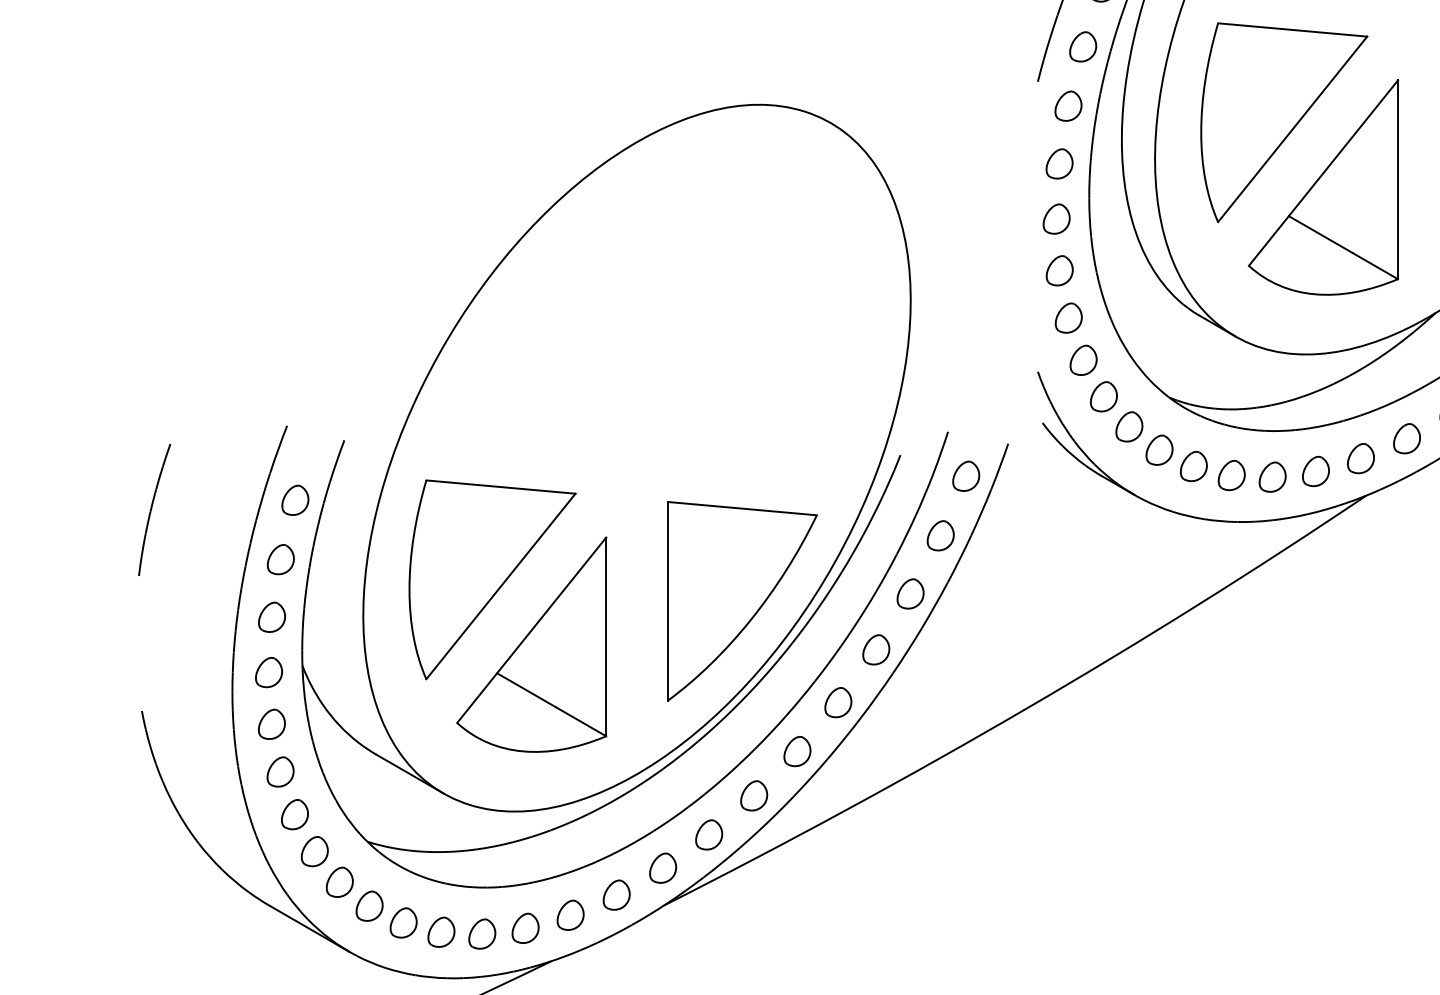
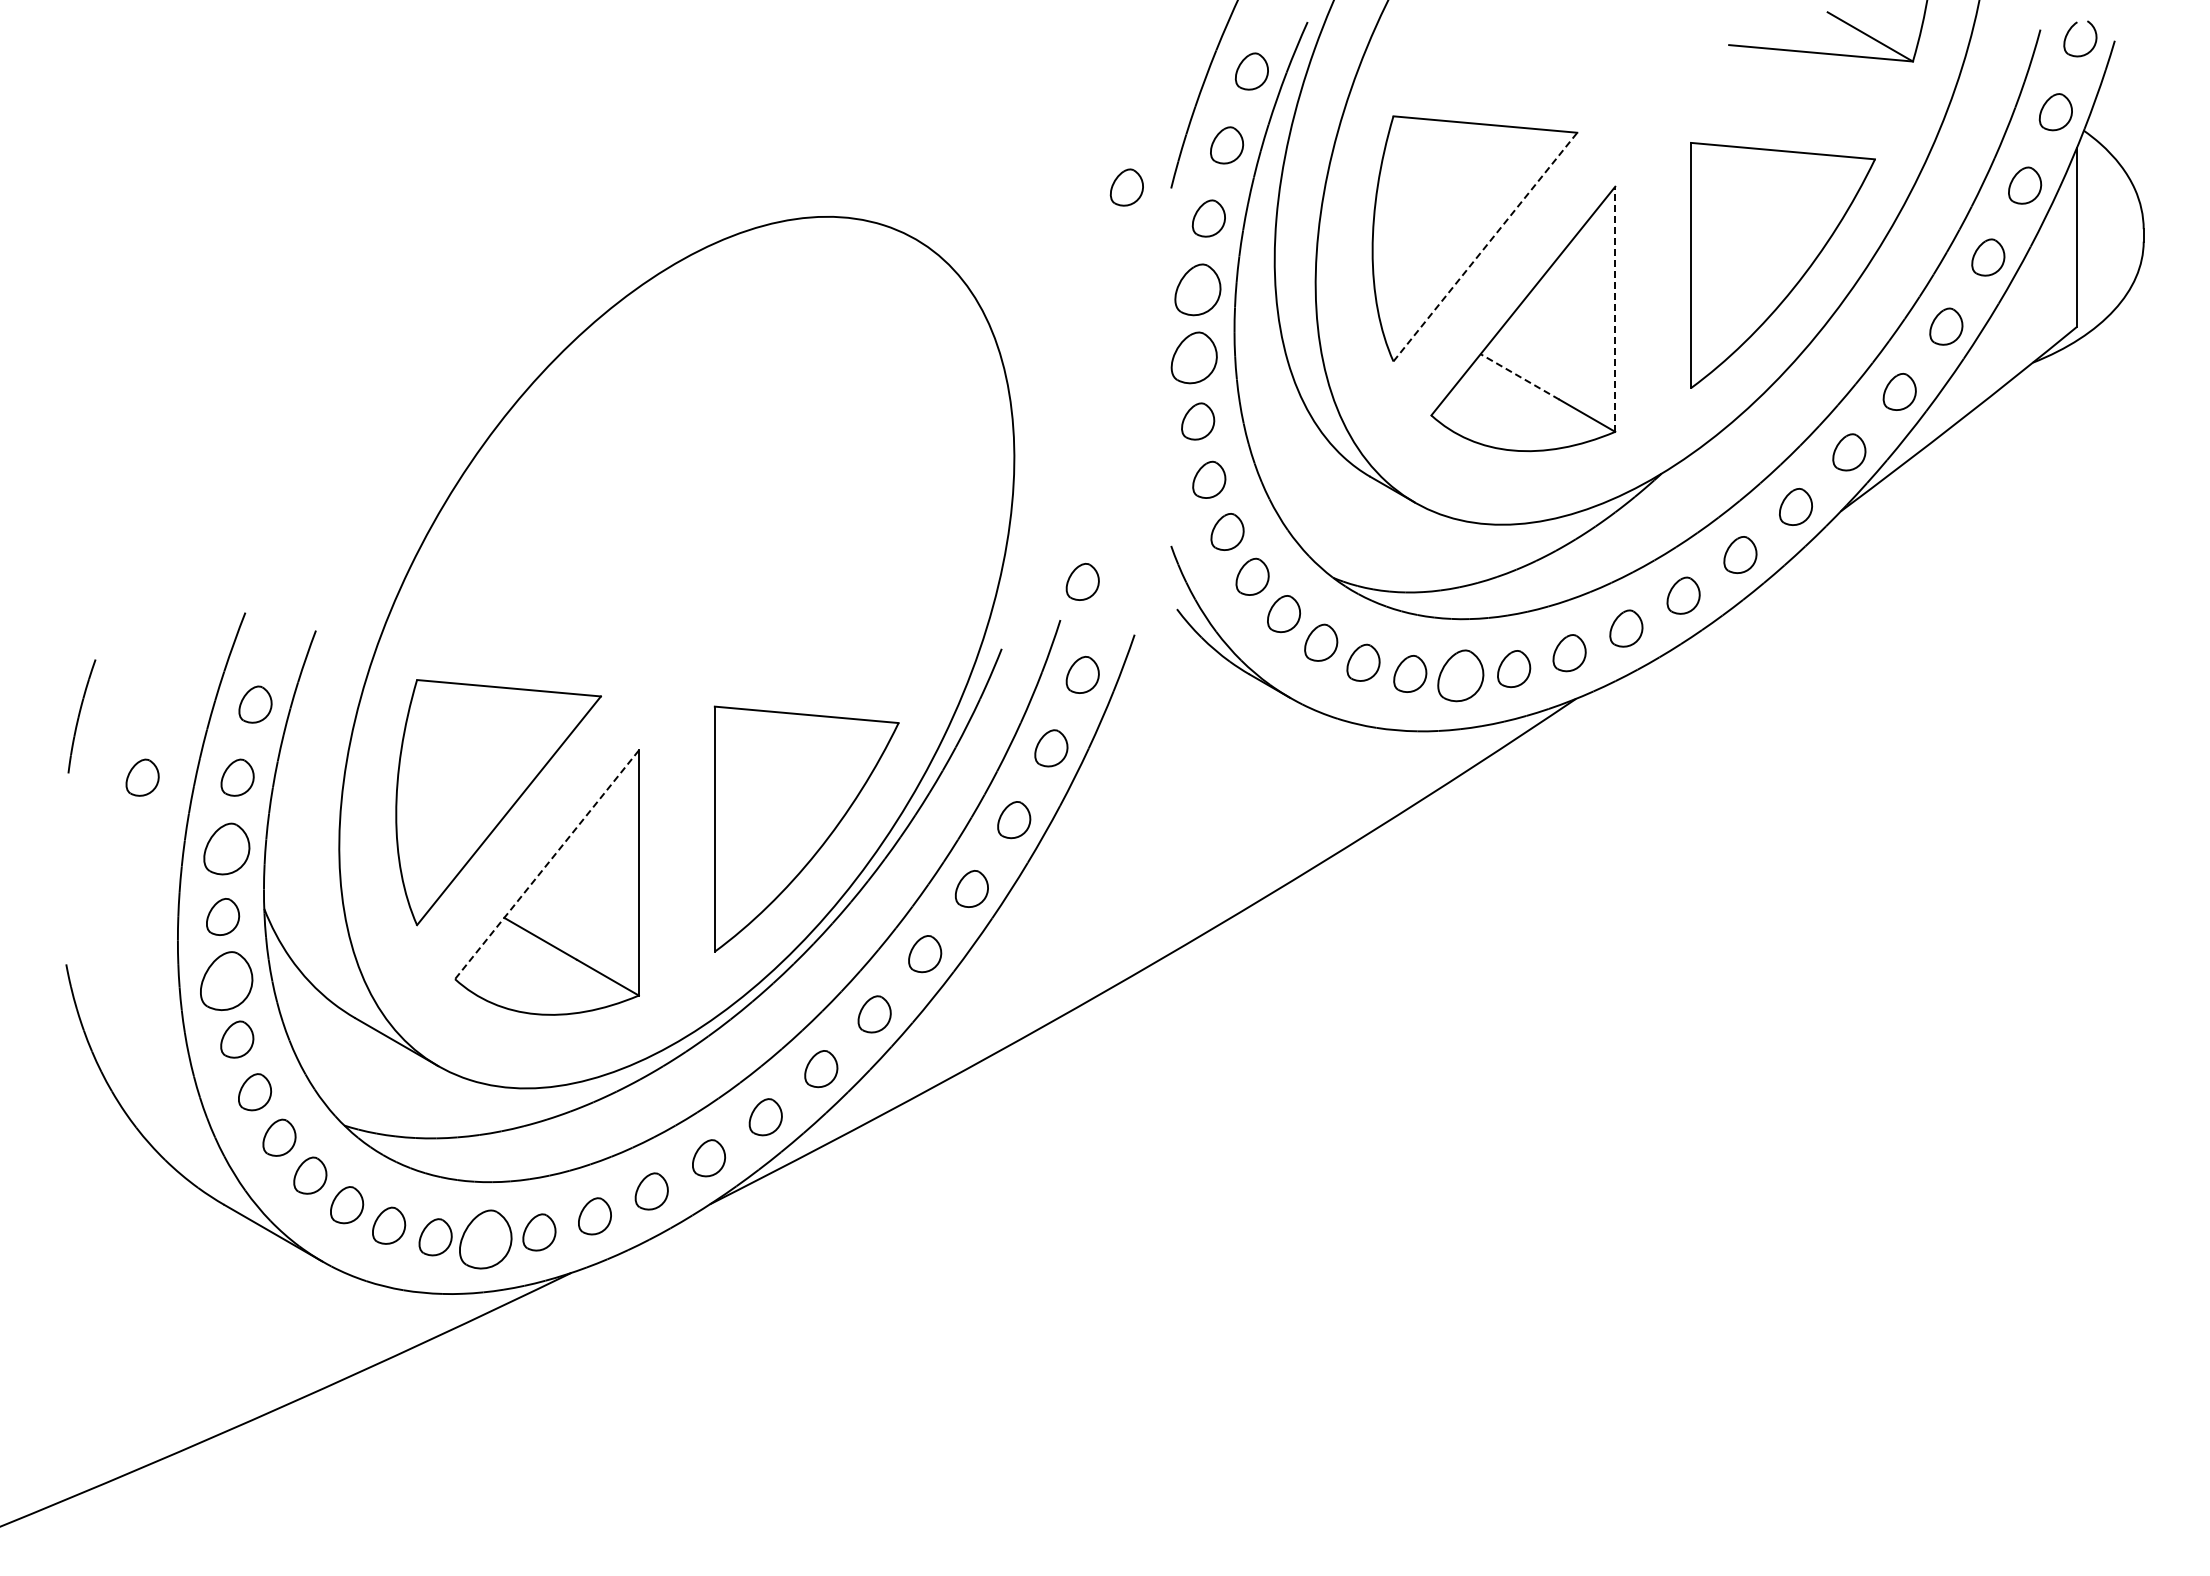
part: (1001, 81) -> (1126, 187), added
line: (1292, 129) -> (1485, 247), solid -> dashed
part: (1059, 163) -> (1197, 289), size x1.4
line: (1398, 179) -> (1615, 309), solid -> dashed
part: (1056, 218) -> (1194, 357), size x1.4
line: (1320, 234) -> (1519, 376), solid -> dashed
part: (965, 400) -> (1082, 581), added
part: (1272, 477) -> (1460, 676), size x1.4
part: (154, 509) -> (81, 716), size x0.7
part: (203, 559) -> (142, 777), added
part: (271, 617) -> (226, 848), size x1.4
line: (531, 630) -> (546, 864), solid -> dashed
part: (271, 724) -> (226, 980), size x1.6
part: (482, 934) -> (486, 1239), size x1.6

